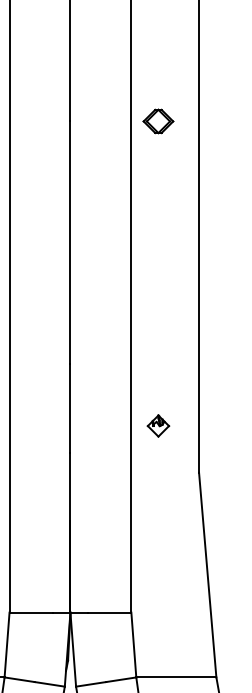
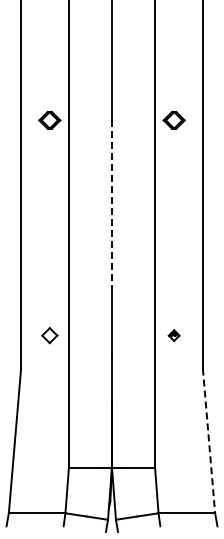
line: (71, 243) -> (112, 206), solid -> dashed
part: (157, 425) -> (173, 335), size x0.7
line: (208, 574) -> (209, 440), solid -> dashed

